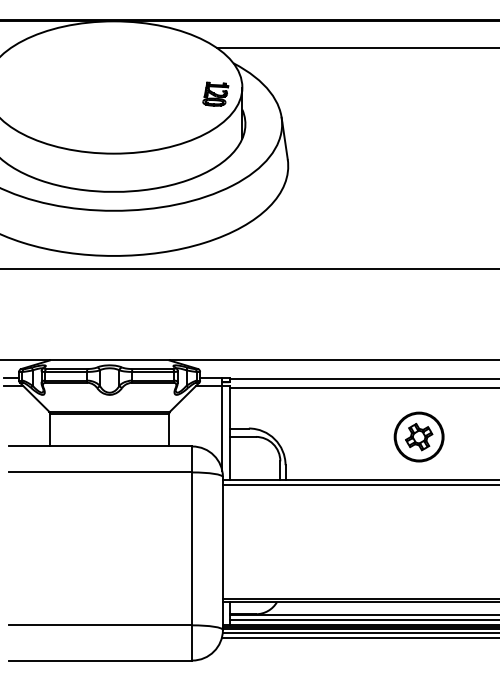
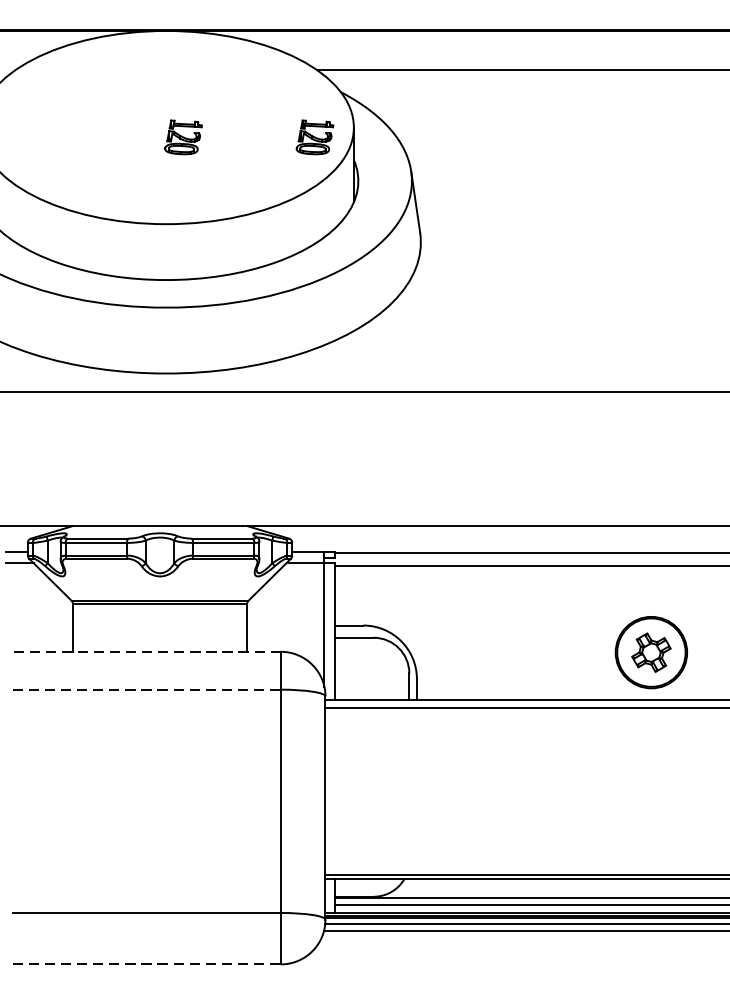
part: (125, 93) -> (183, 136), added
part: (418, 436) -> (650, 651), moved
line: (100, 446) -> (146, 651), solid -> dashed
line: (100, 472) -> (146, 689), solid -> dashed
line: (100, 660) -> (146, 964), solid -> dashed

